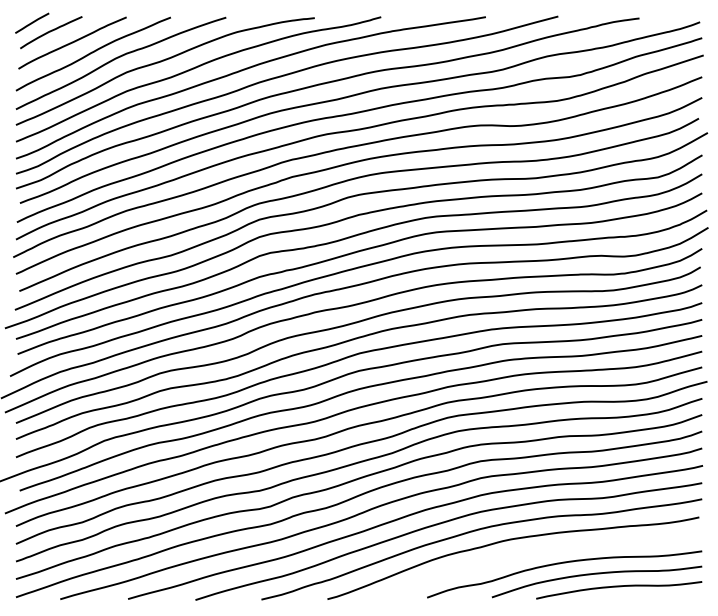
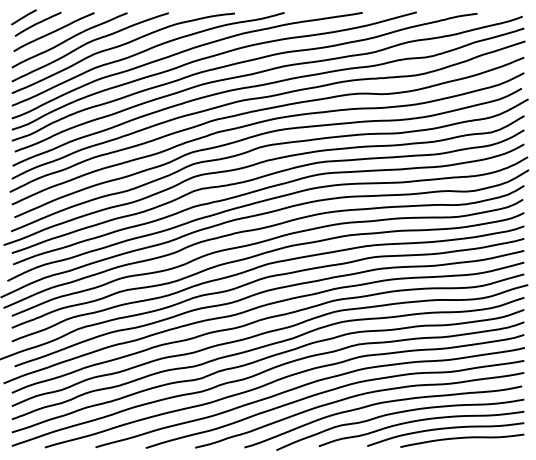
curve: (534, 553) -> (399, 413), added

